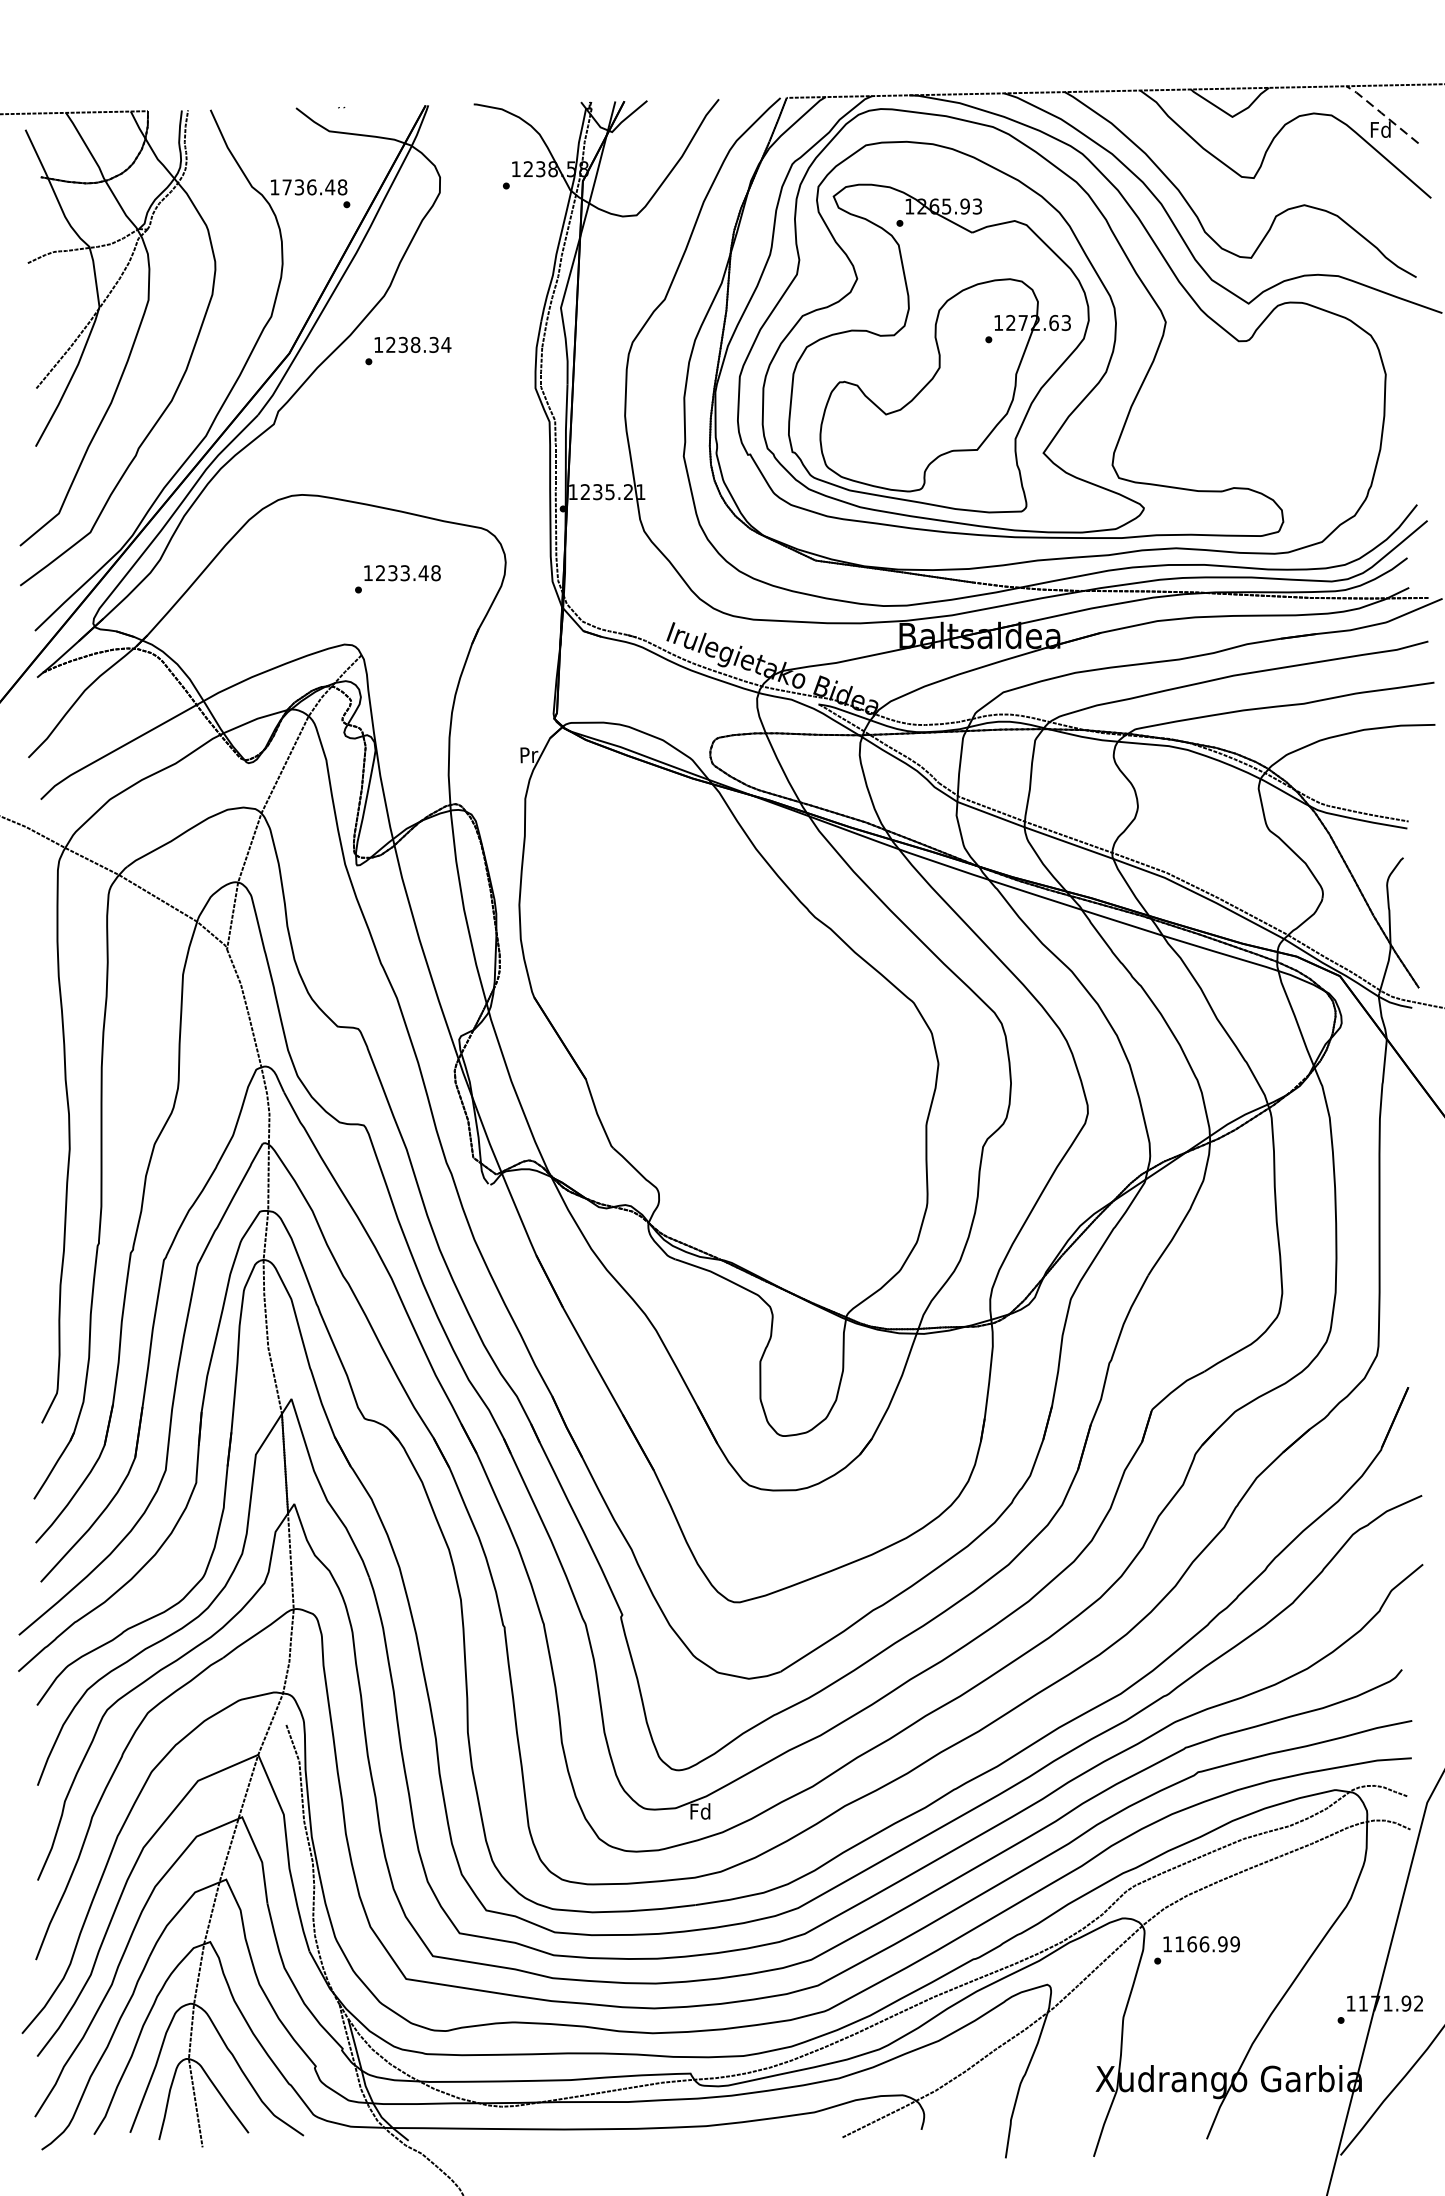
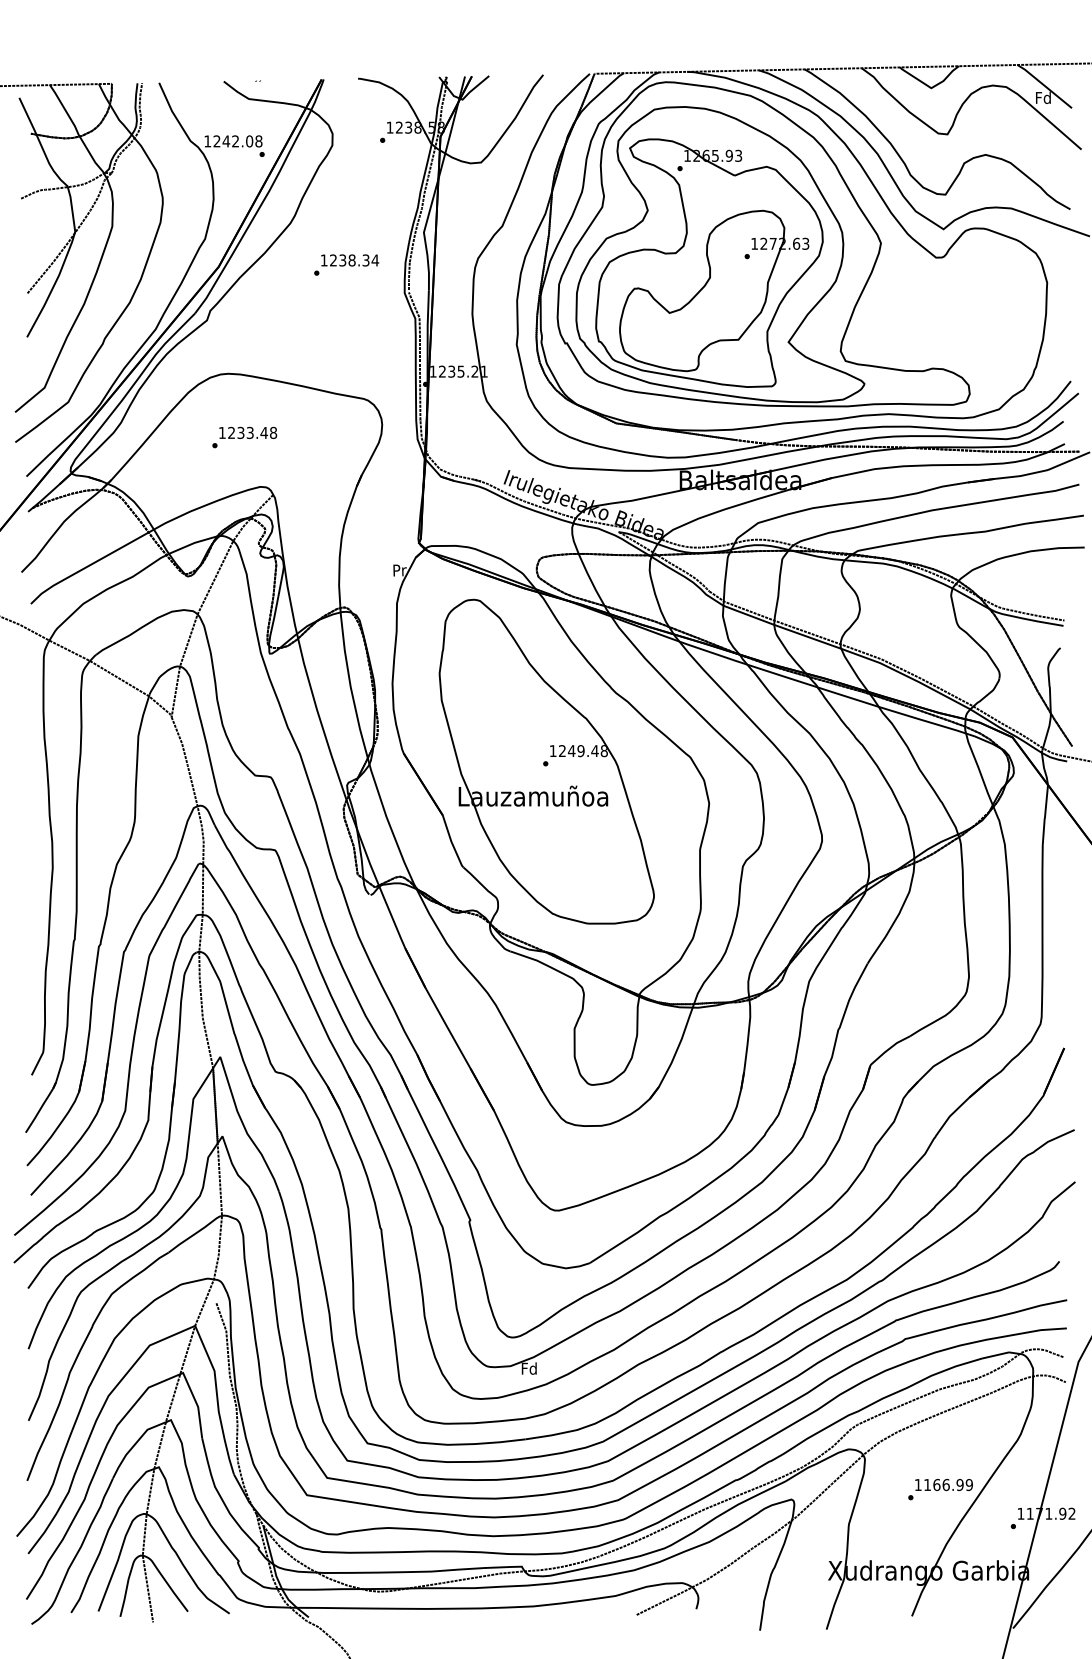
line: (1380, 113) -> (1043, 85), dashed -> solid
text: (308, 187) -> (233, 141), 1736.48 -> 1242.08
text: (408, 350) -> (346, 264), moved
text: (397, 579) -> (244, 437), moved
part: (723, 1008) -> (546, 761), added
text: (1196, 1950) -> (940, 1489), moved

